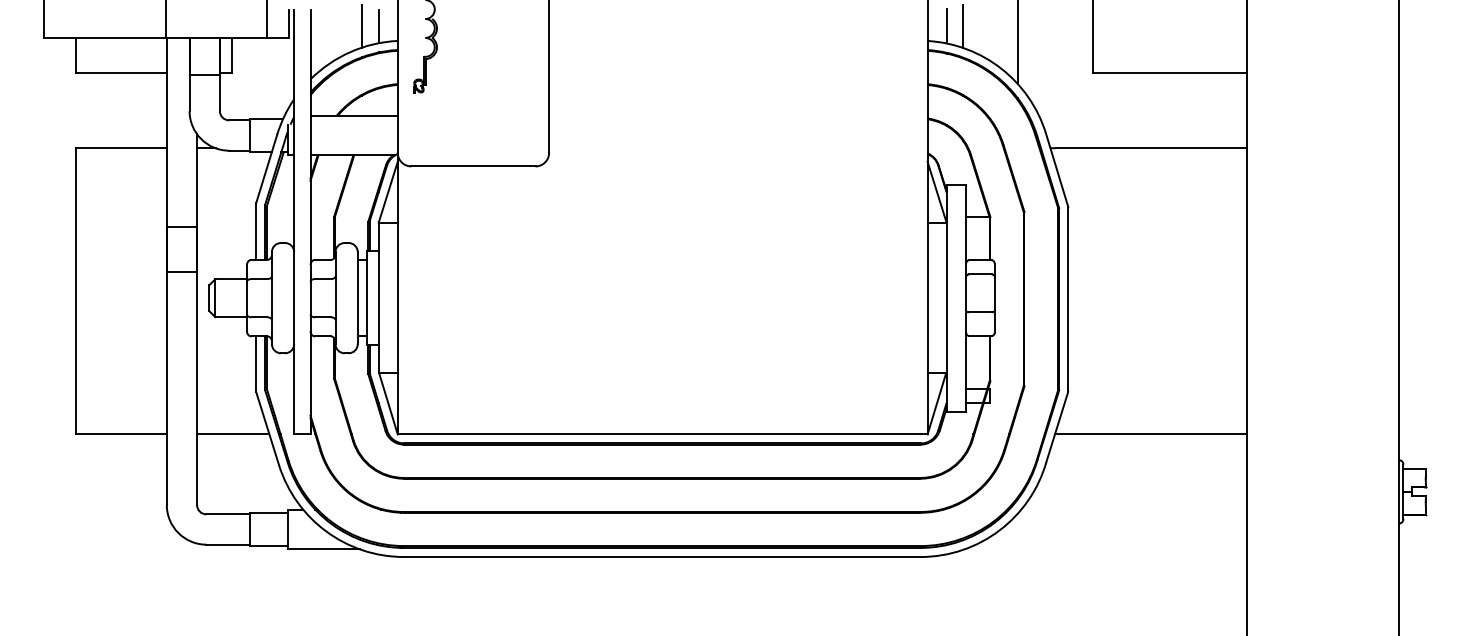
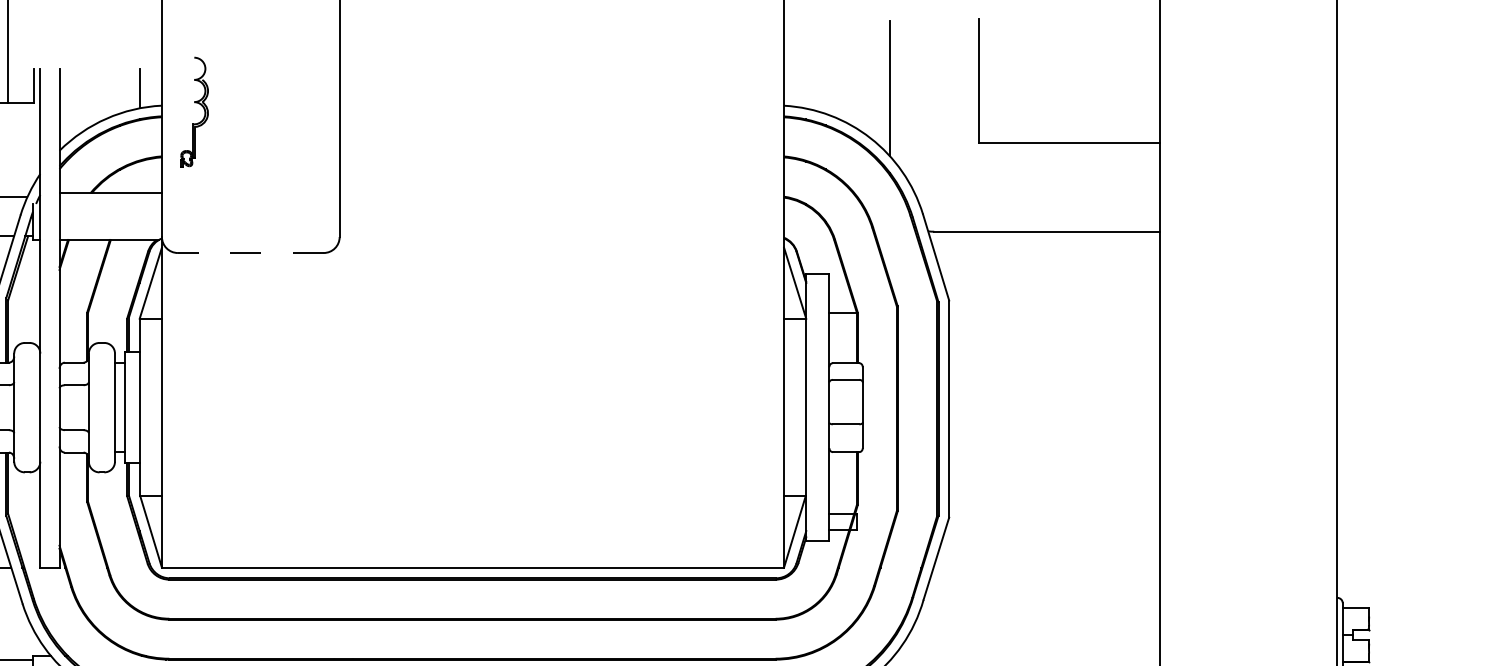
line: (963, 25) -> (826, 87), removed
line: (362, 26) -> (120, 88), removed
line: (946, 26) -> (806, 88), removed
line: (472, 166) -> (249, 253), solid -> dashed
line: (1150, 434) -> (1045, 567), removed

